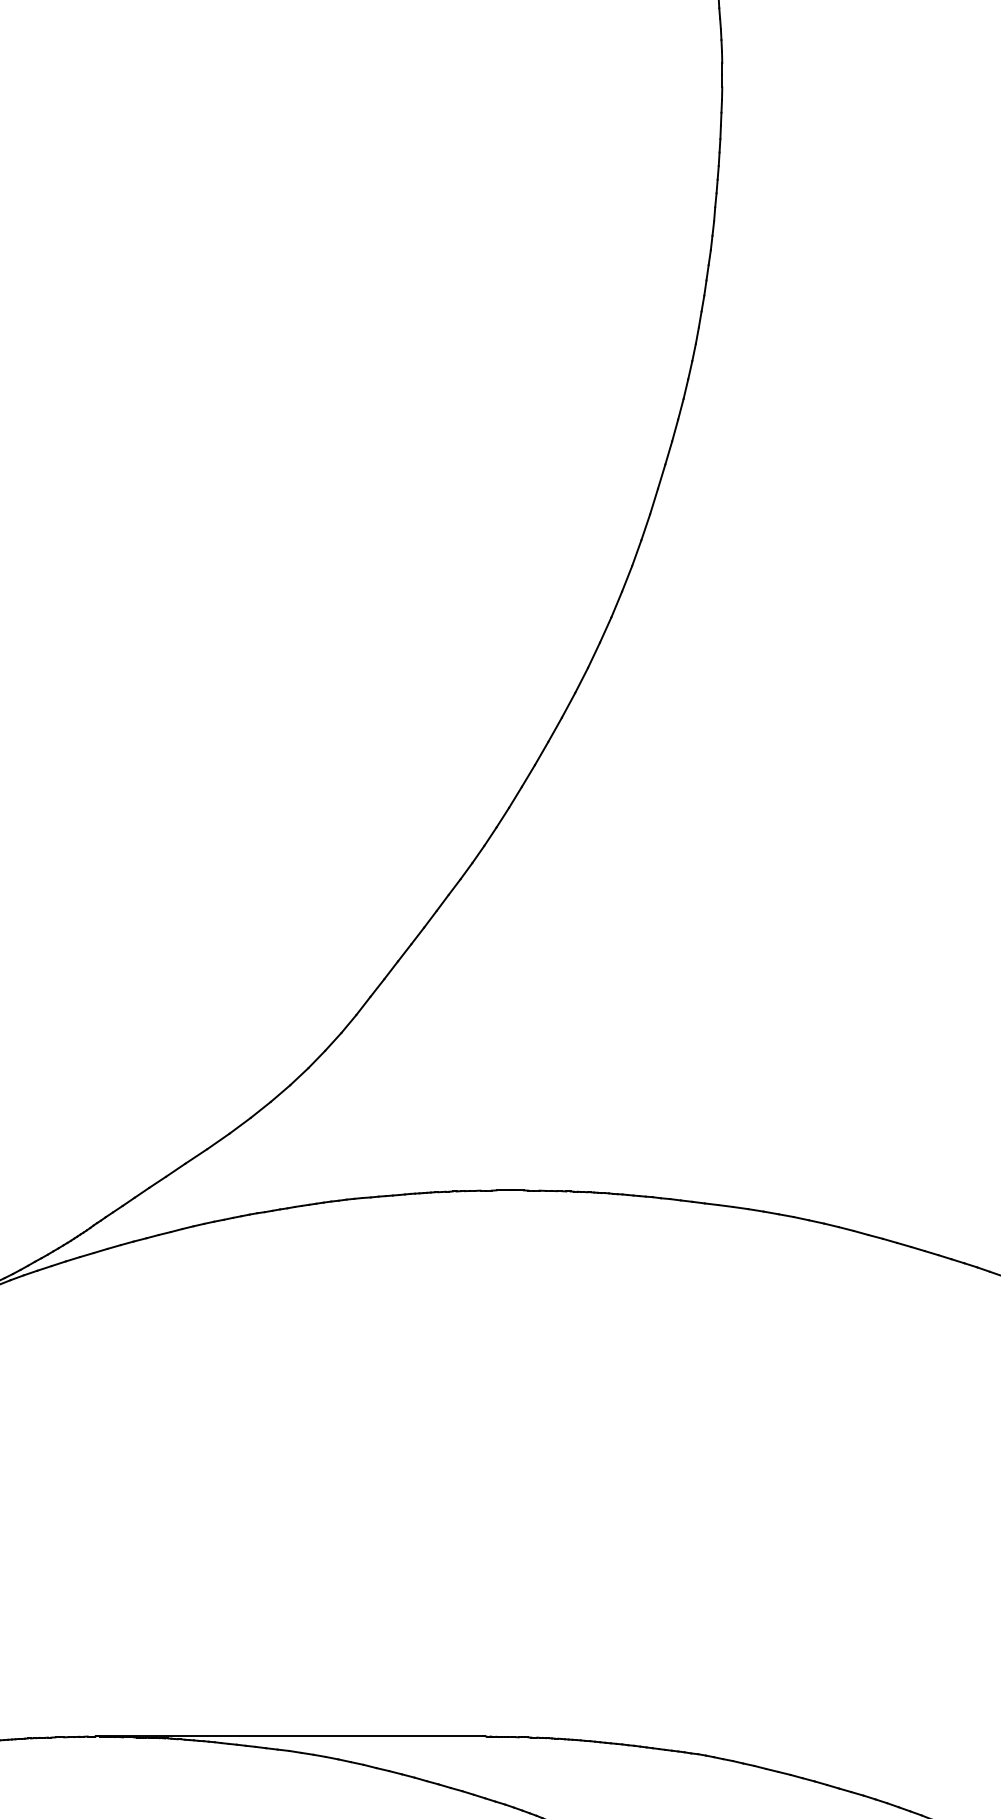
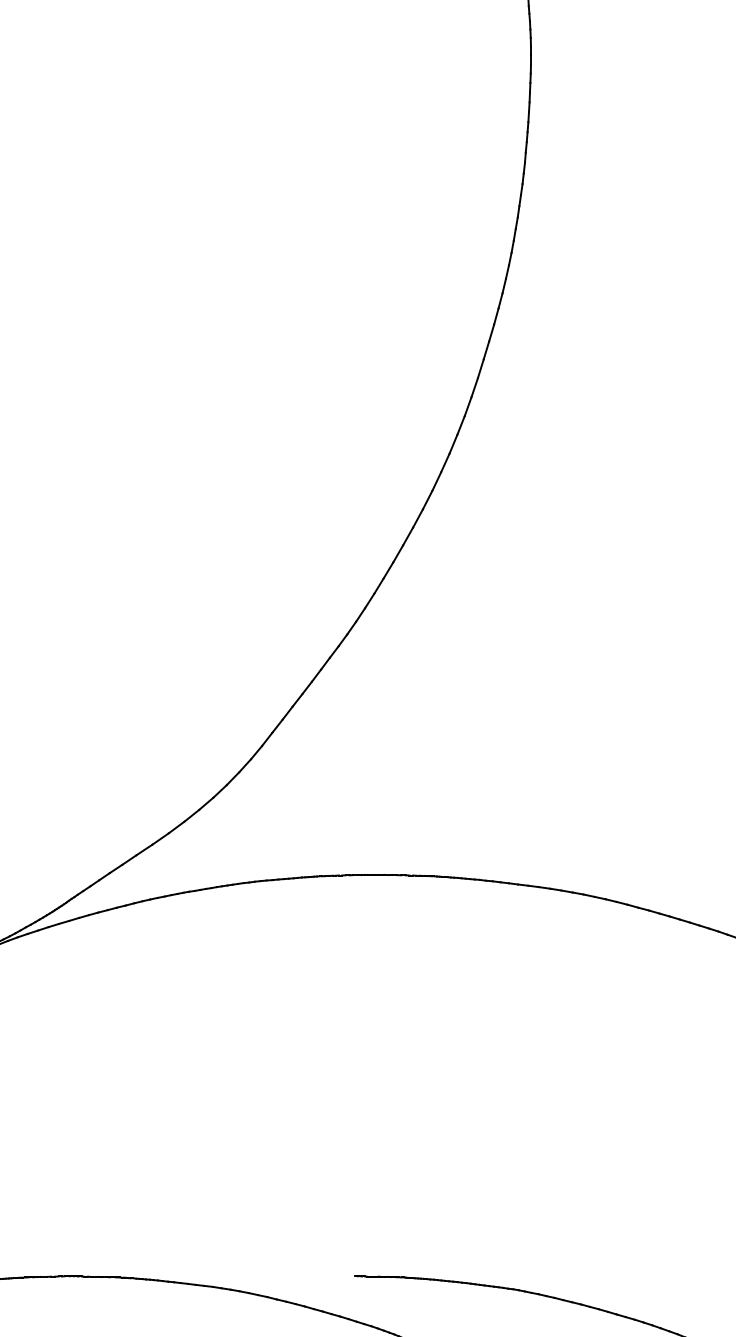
line: (290, 1736) -> (213, 1276), removed

